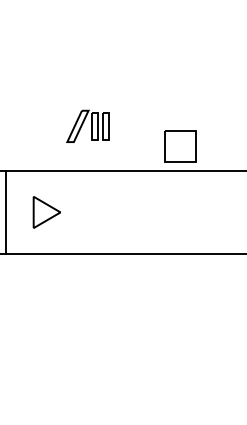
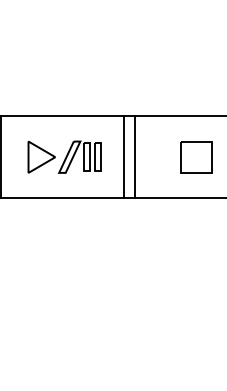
part: (87, 125) -> (79, 156), moved
part: (180, 146) -> (196, 157), moved
line: (129, 212) -> (124, 157), added
line: (139, 212) -> (134, 157), added

